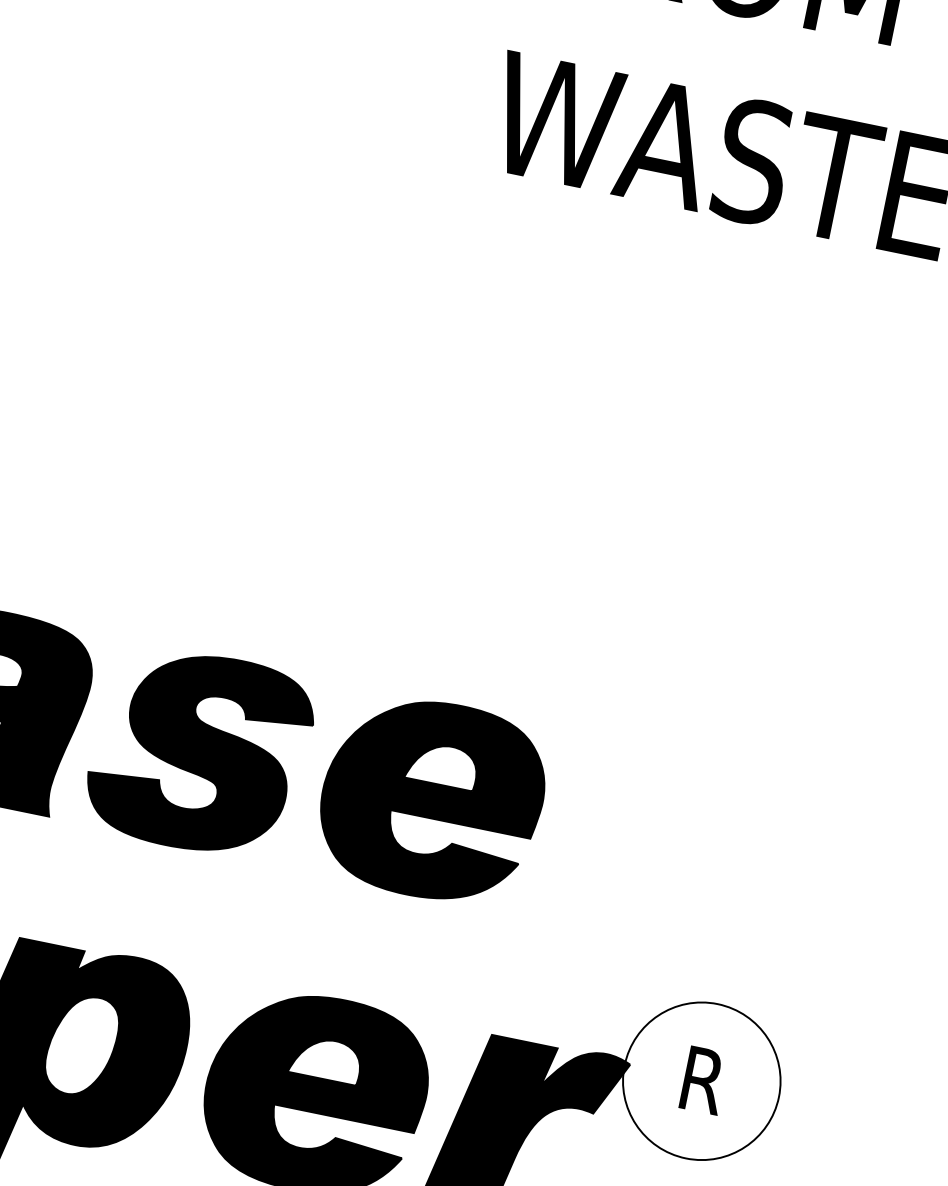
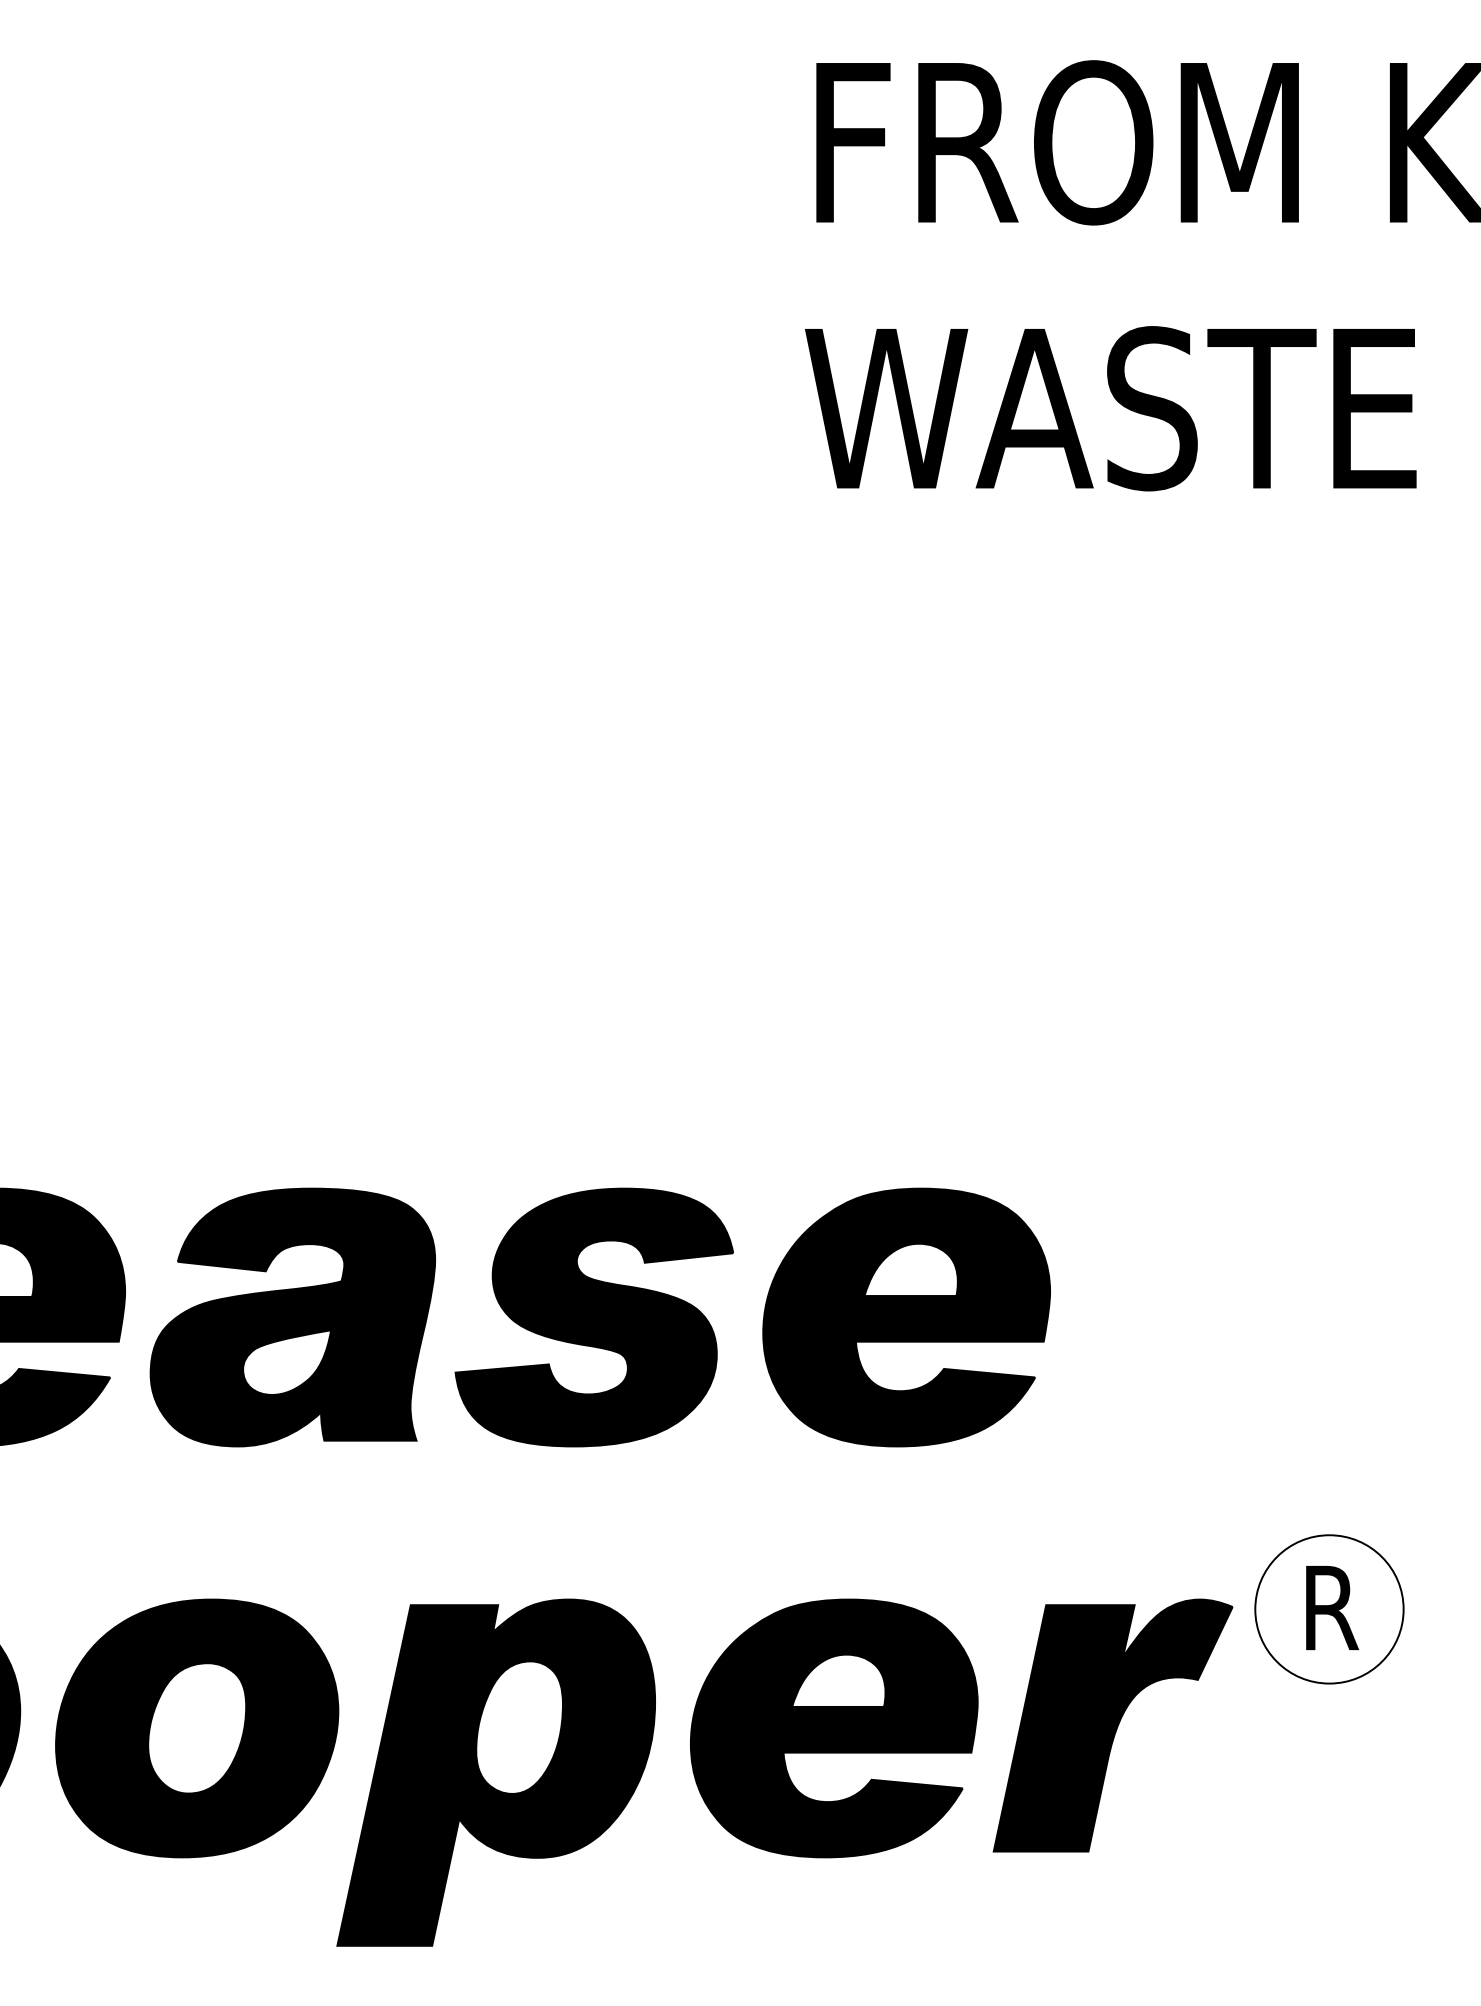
circle: (701, 1081) -> (1329, 1609), size x0.71

